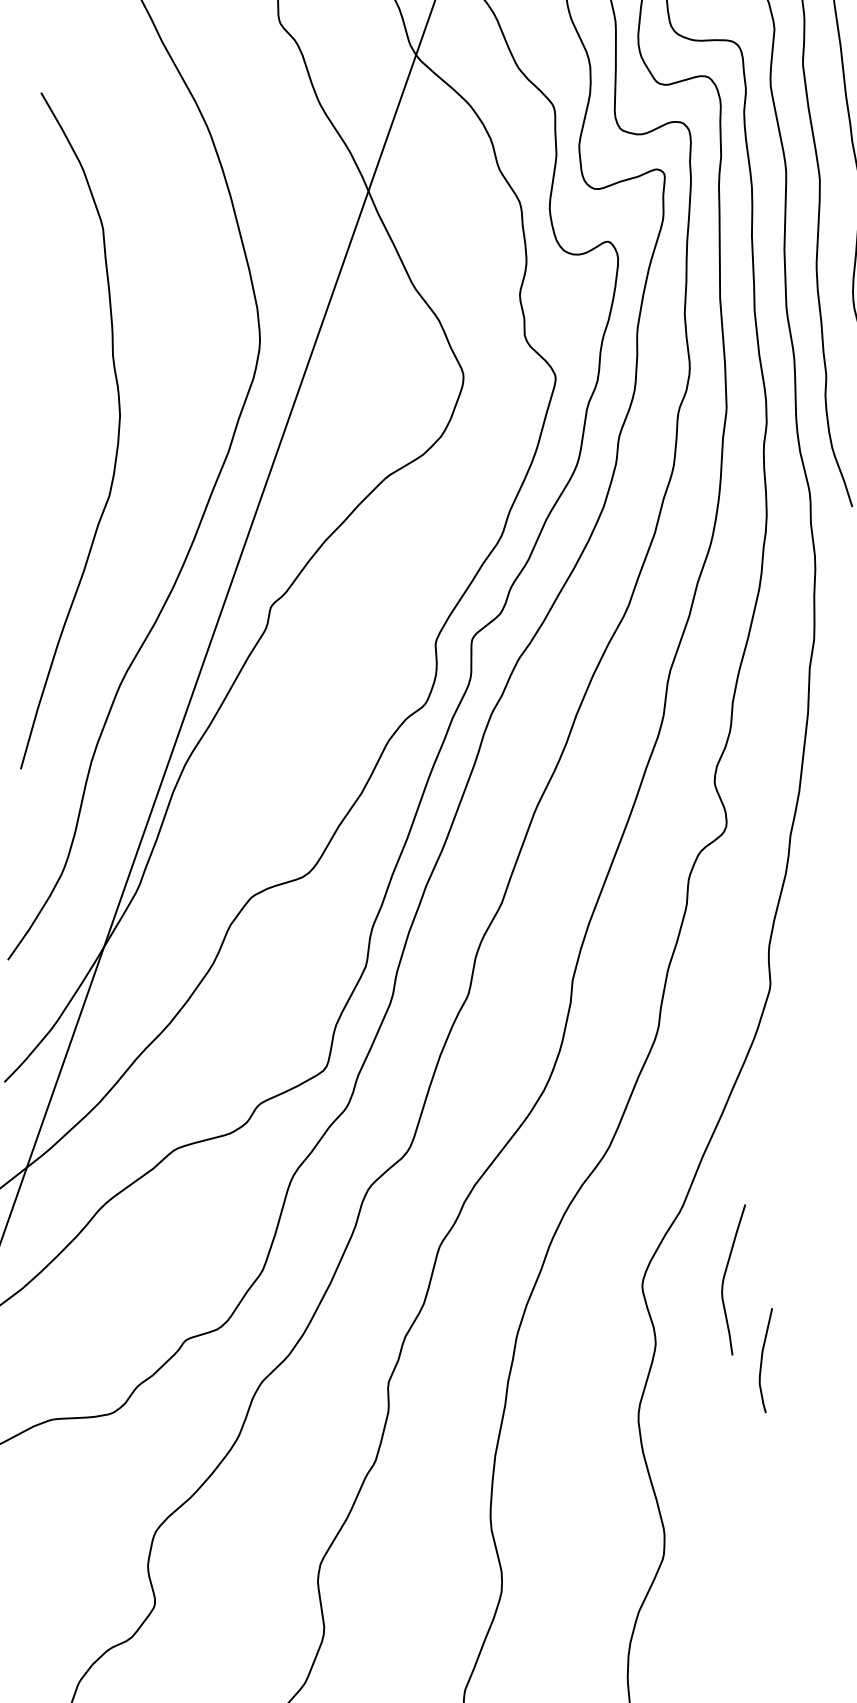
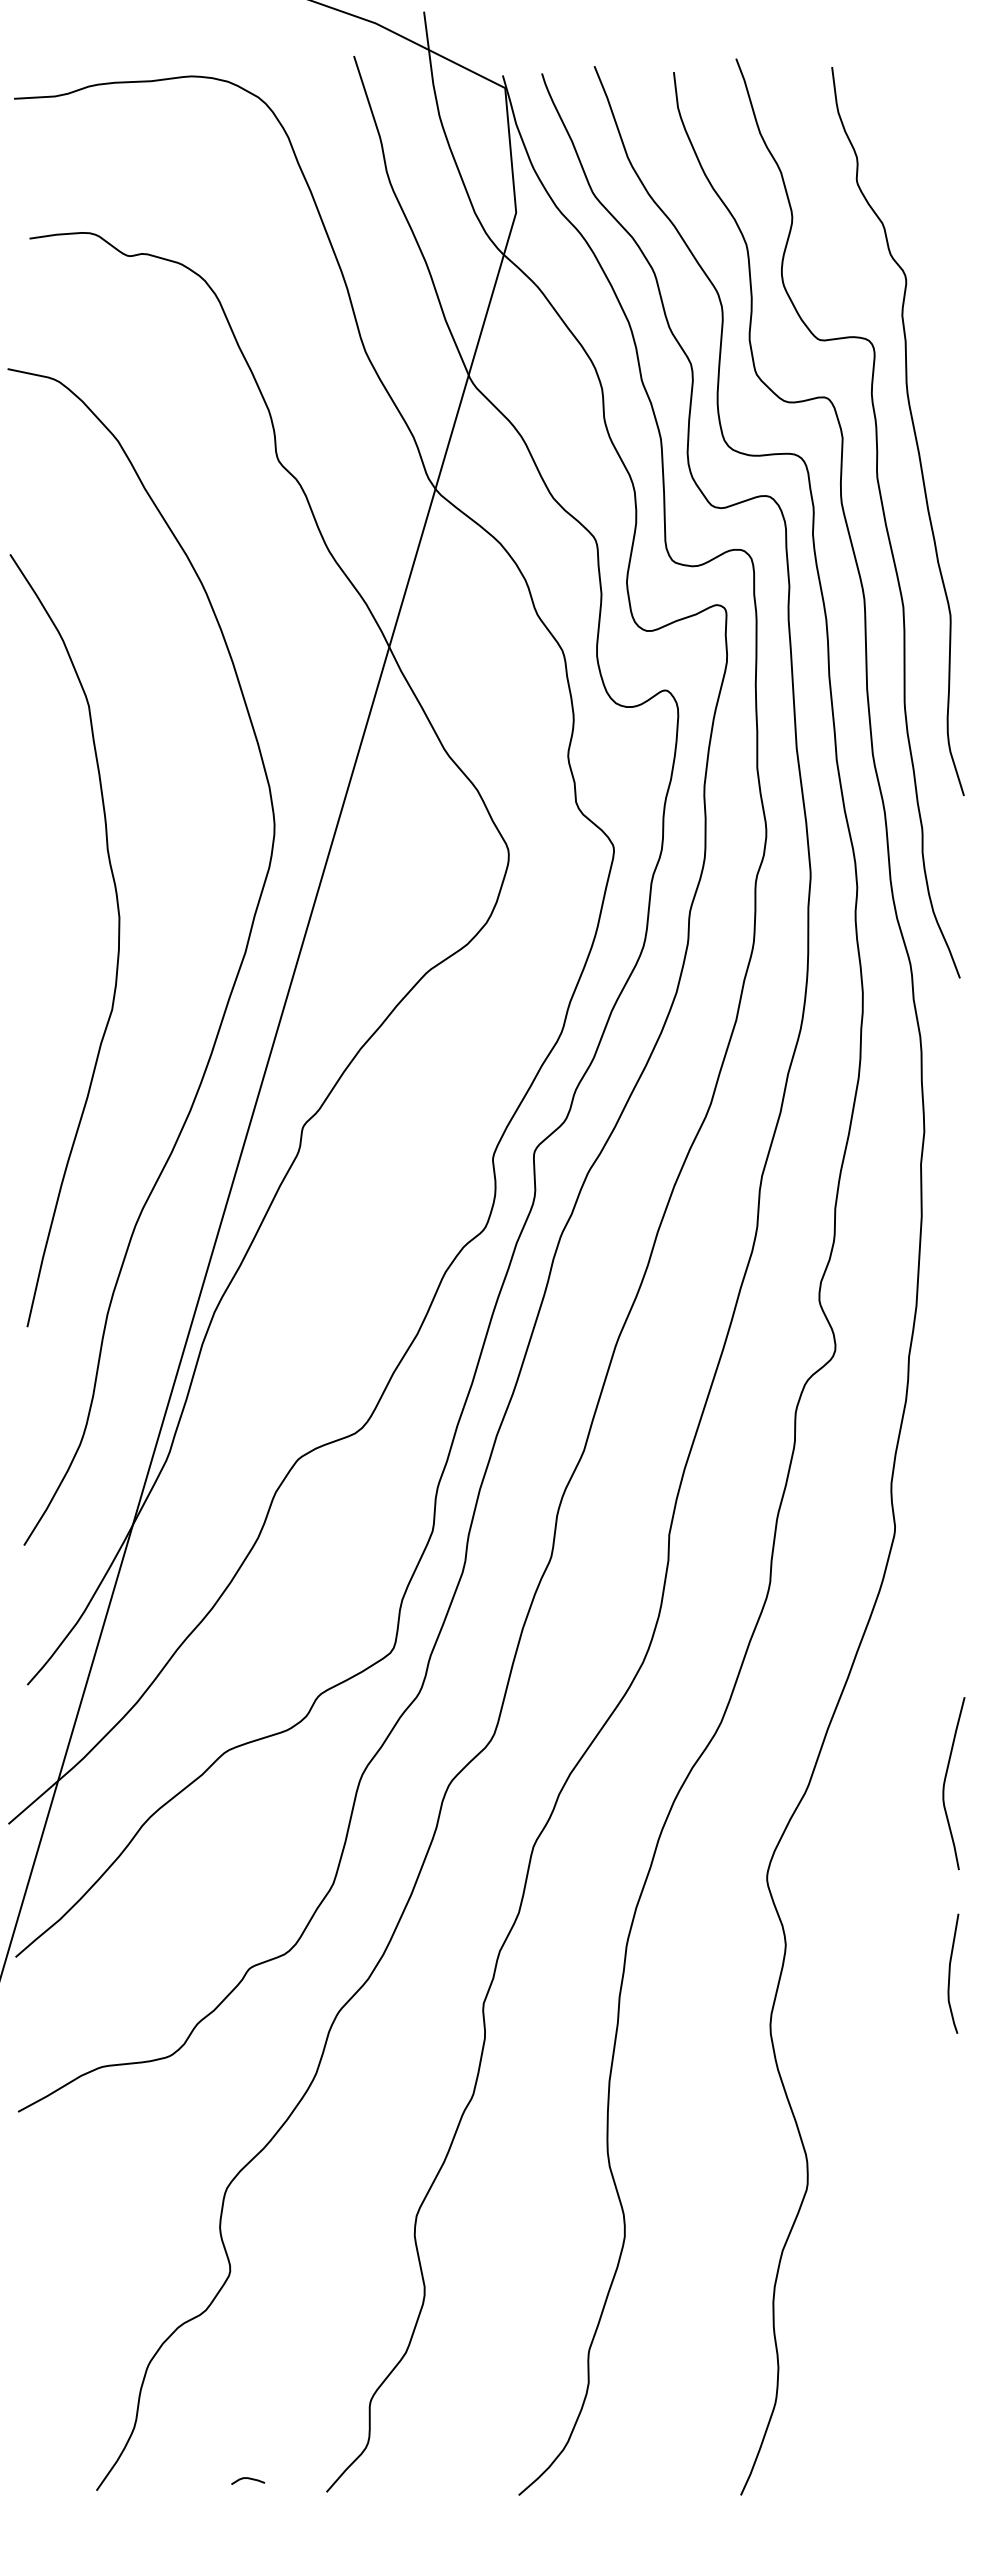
curve: (724, 1279) -> (945, 1783), moved
curve: (762, 1360) -> (950, 1973), moved

